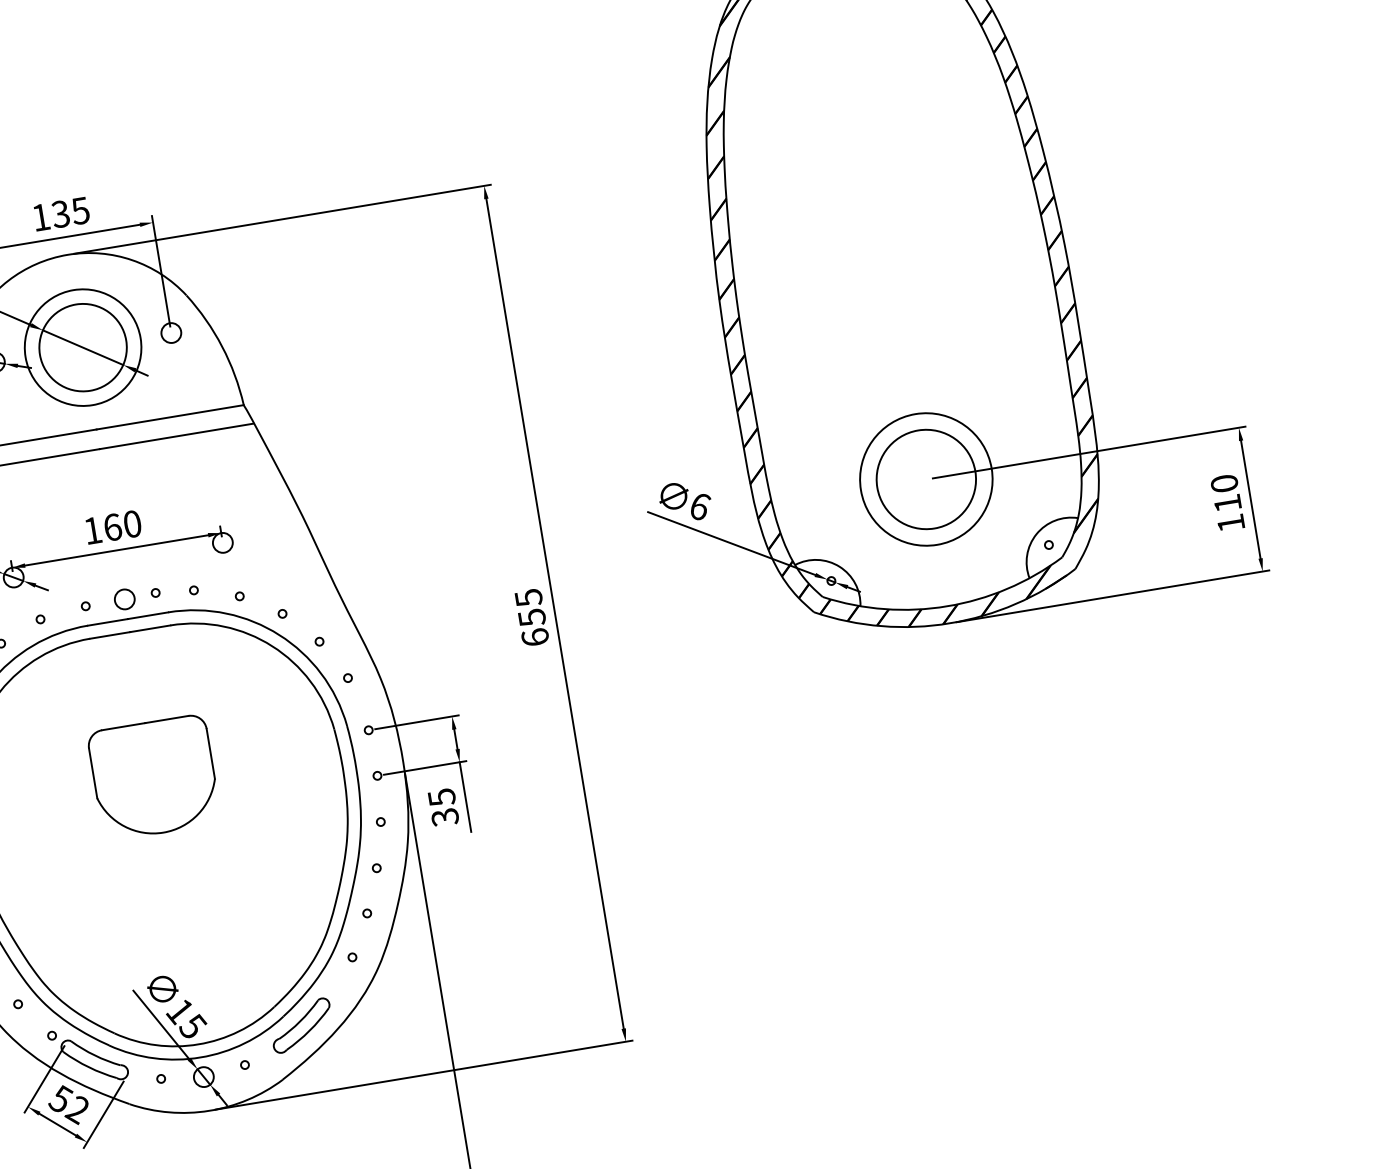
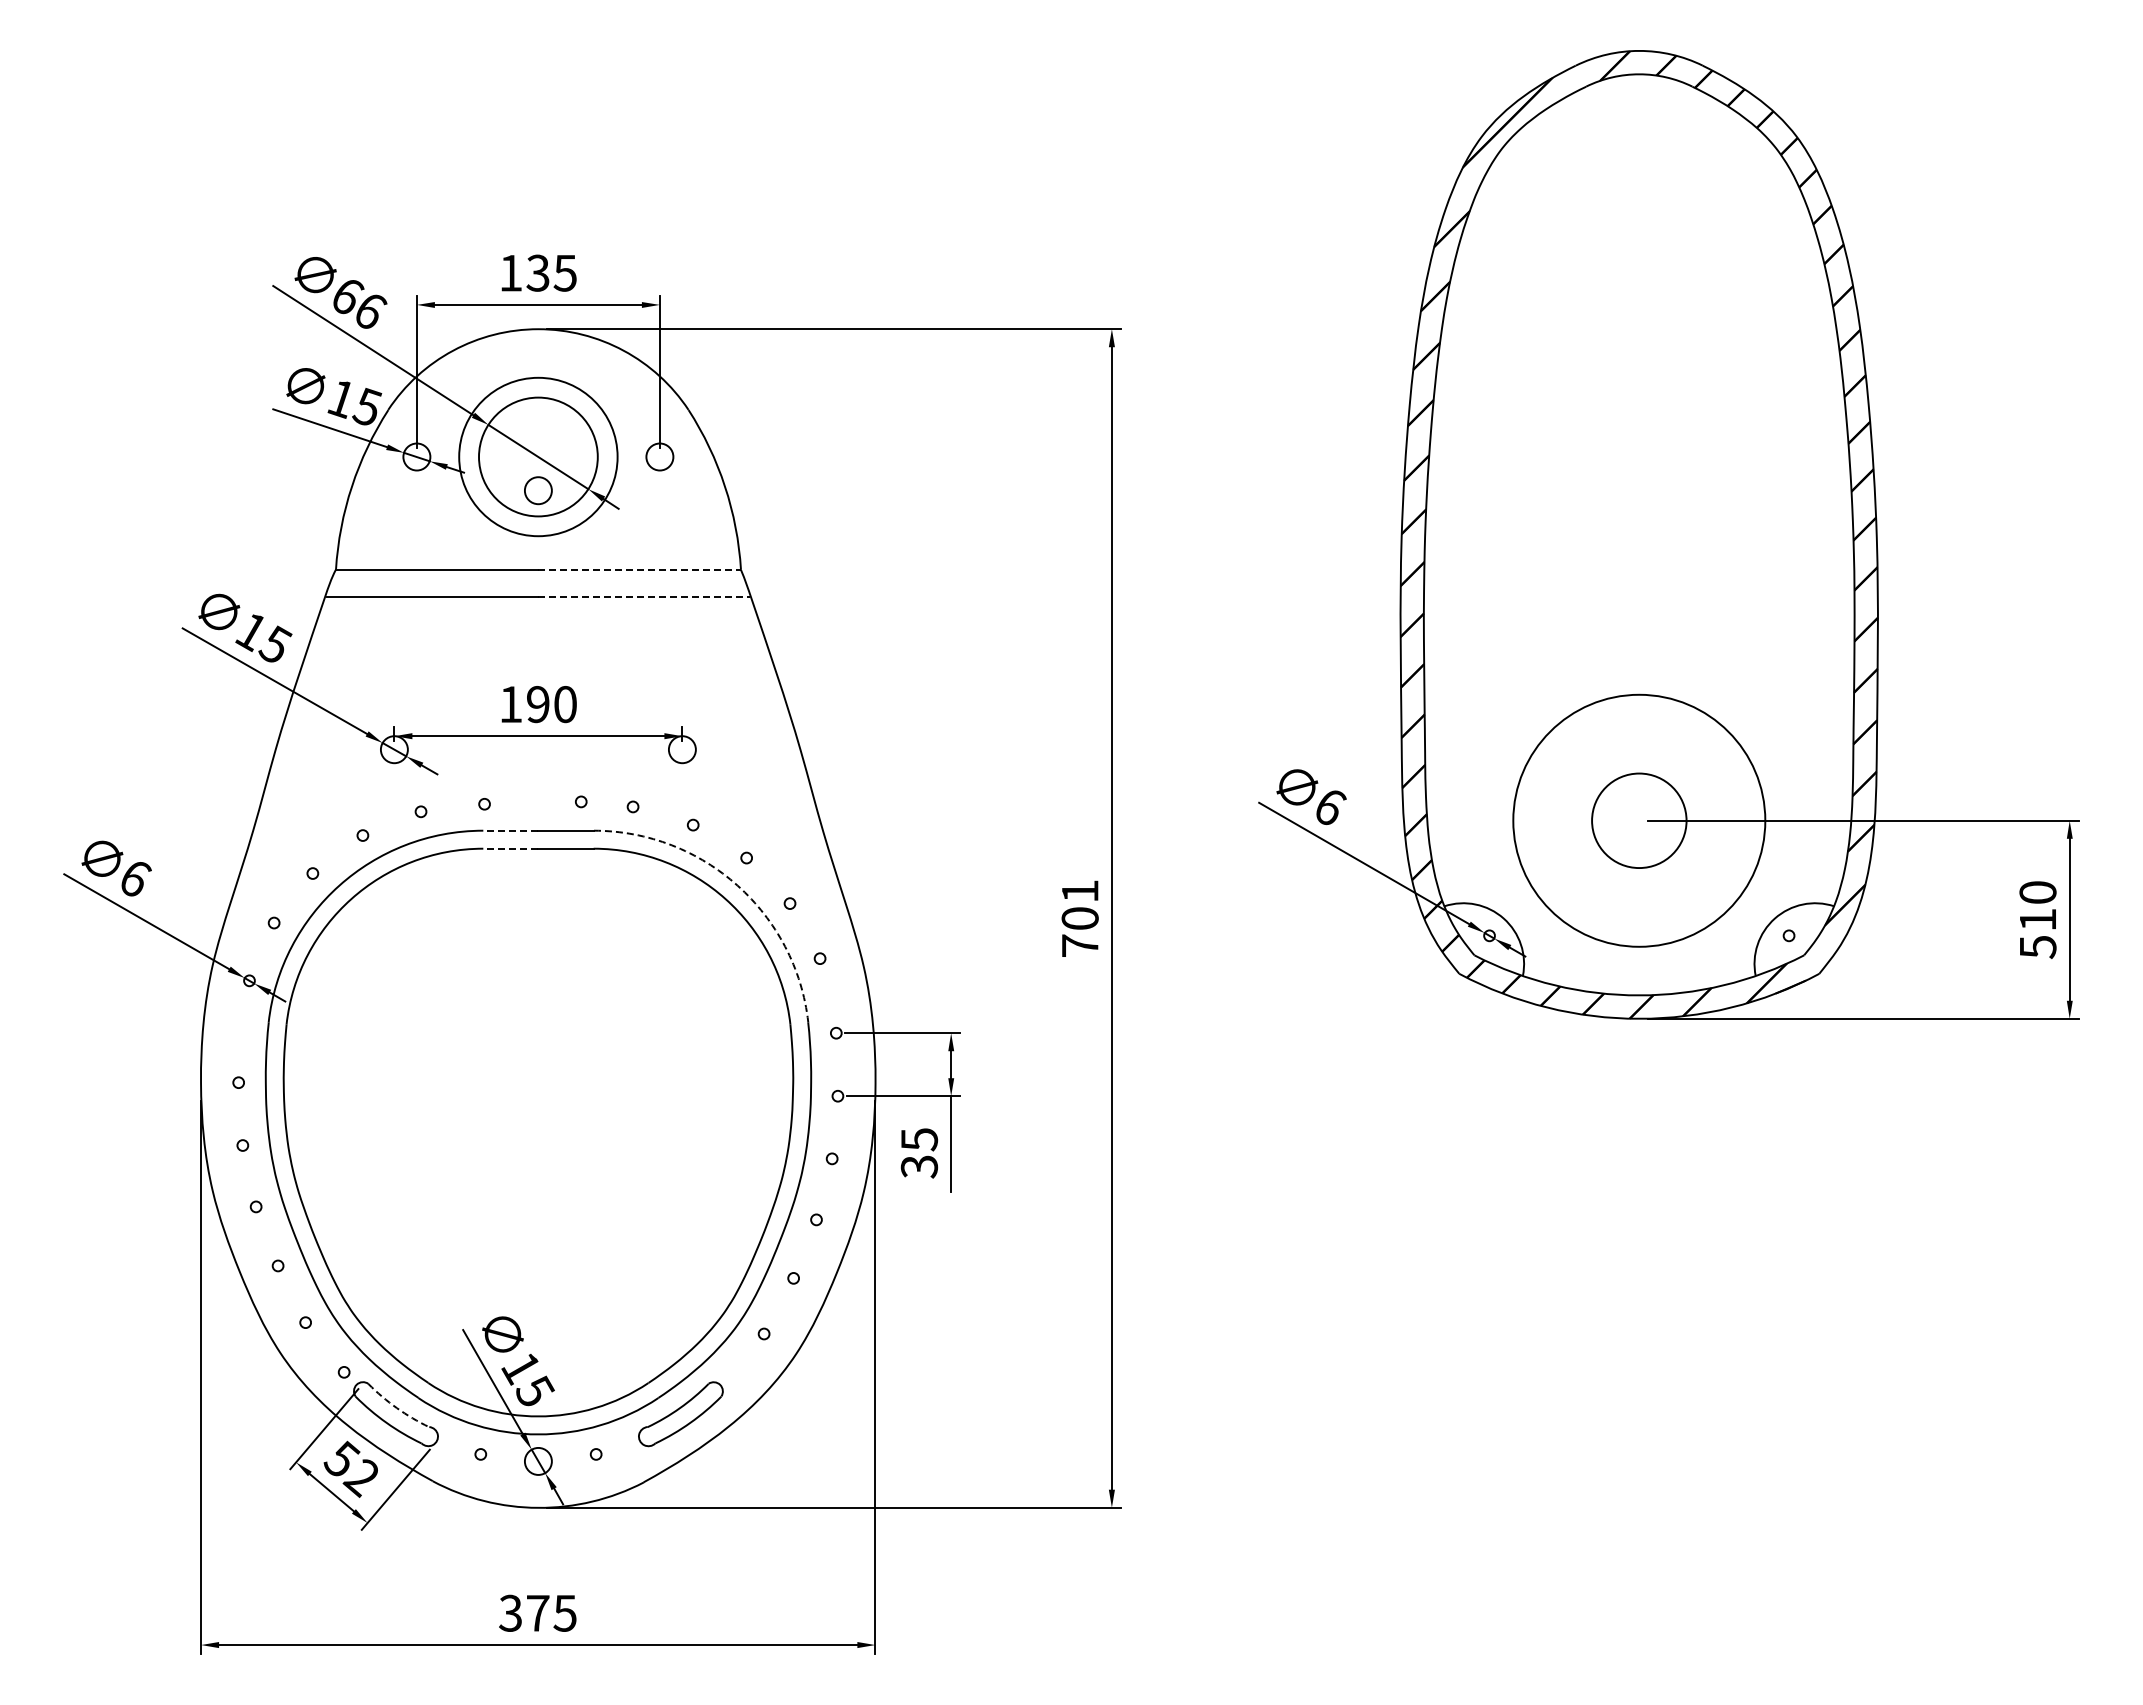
line: (170, 417) -> (640, 569), solid -> dashed
line: (176, 436) -> (644, 596), solid -> dashed
circle: (925, 479) -> (1638, 820), size x0.7
circle: (926, 479) -> (1639, 820), size x1.4
text: (1231, 523) -> (2038, 947), 110 -> 510
text: (112, 527) -> (538, 704), 160 -> 190
circle: (124, 599) -> (538, 490), moved
text: (531, 617) -> (1079, 918), 655 -> 701
line: (107, 622) -> (510, 830), solid -> dashed
arc: (279, 634) -> (737, 885), solid -> dashed
line: (109, 635) -> (510, 848), solid -> dashed
part: (154, 777) -> (538, 1049), removed
arc: (94, 1055) -> (396, 1408), solid -> dashed

